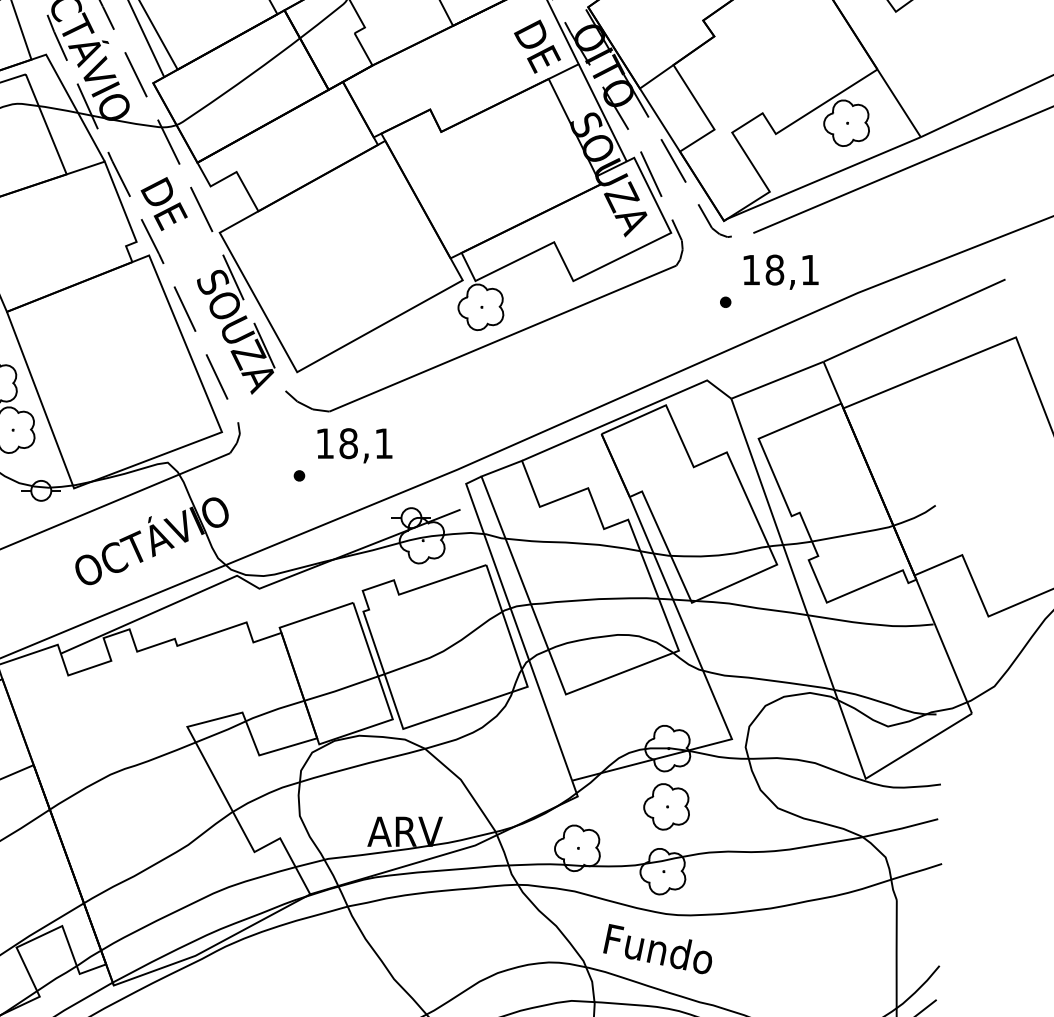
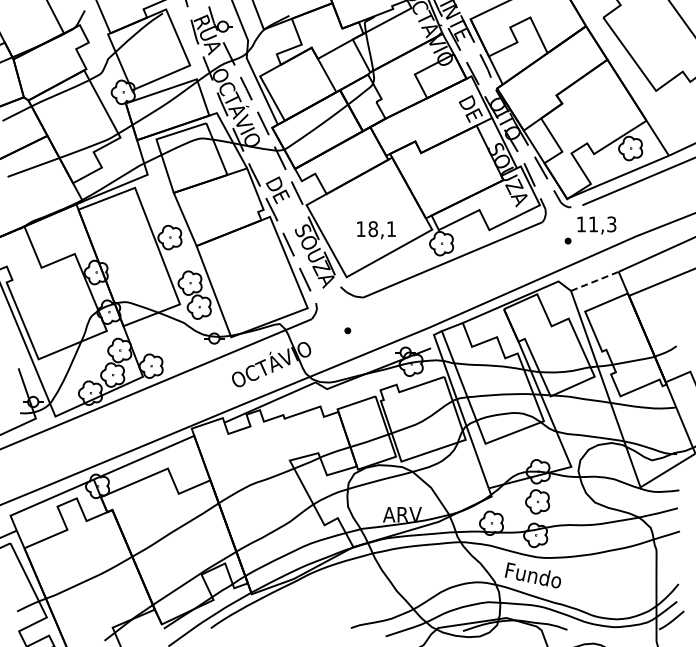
text: (792, 270) -> (602, 224), 18,1 -> 11,3
line: (776, 380) -> (594, 281), solid -> dashed
text: (354, 446) -> (376, 230), moved

